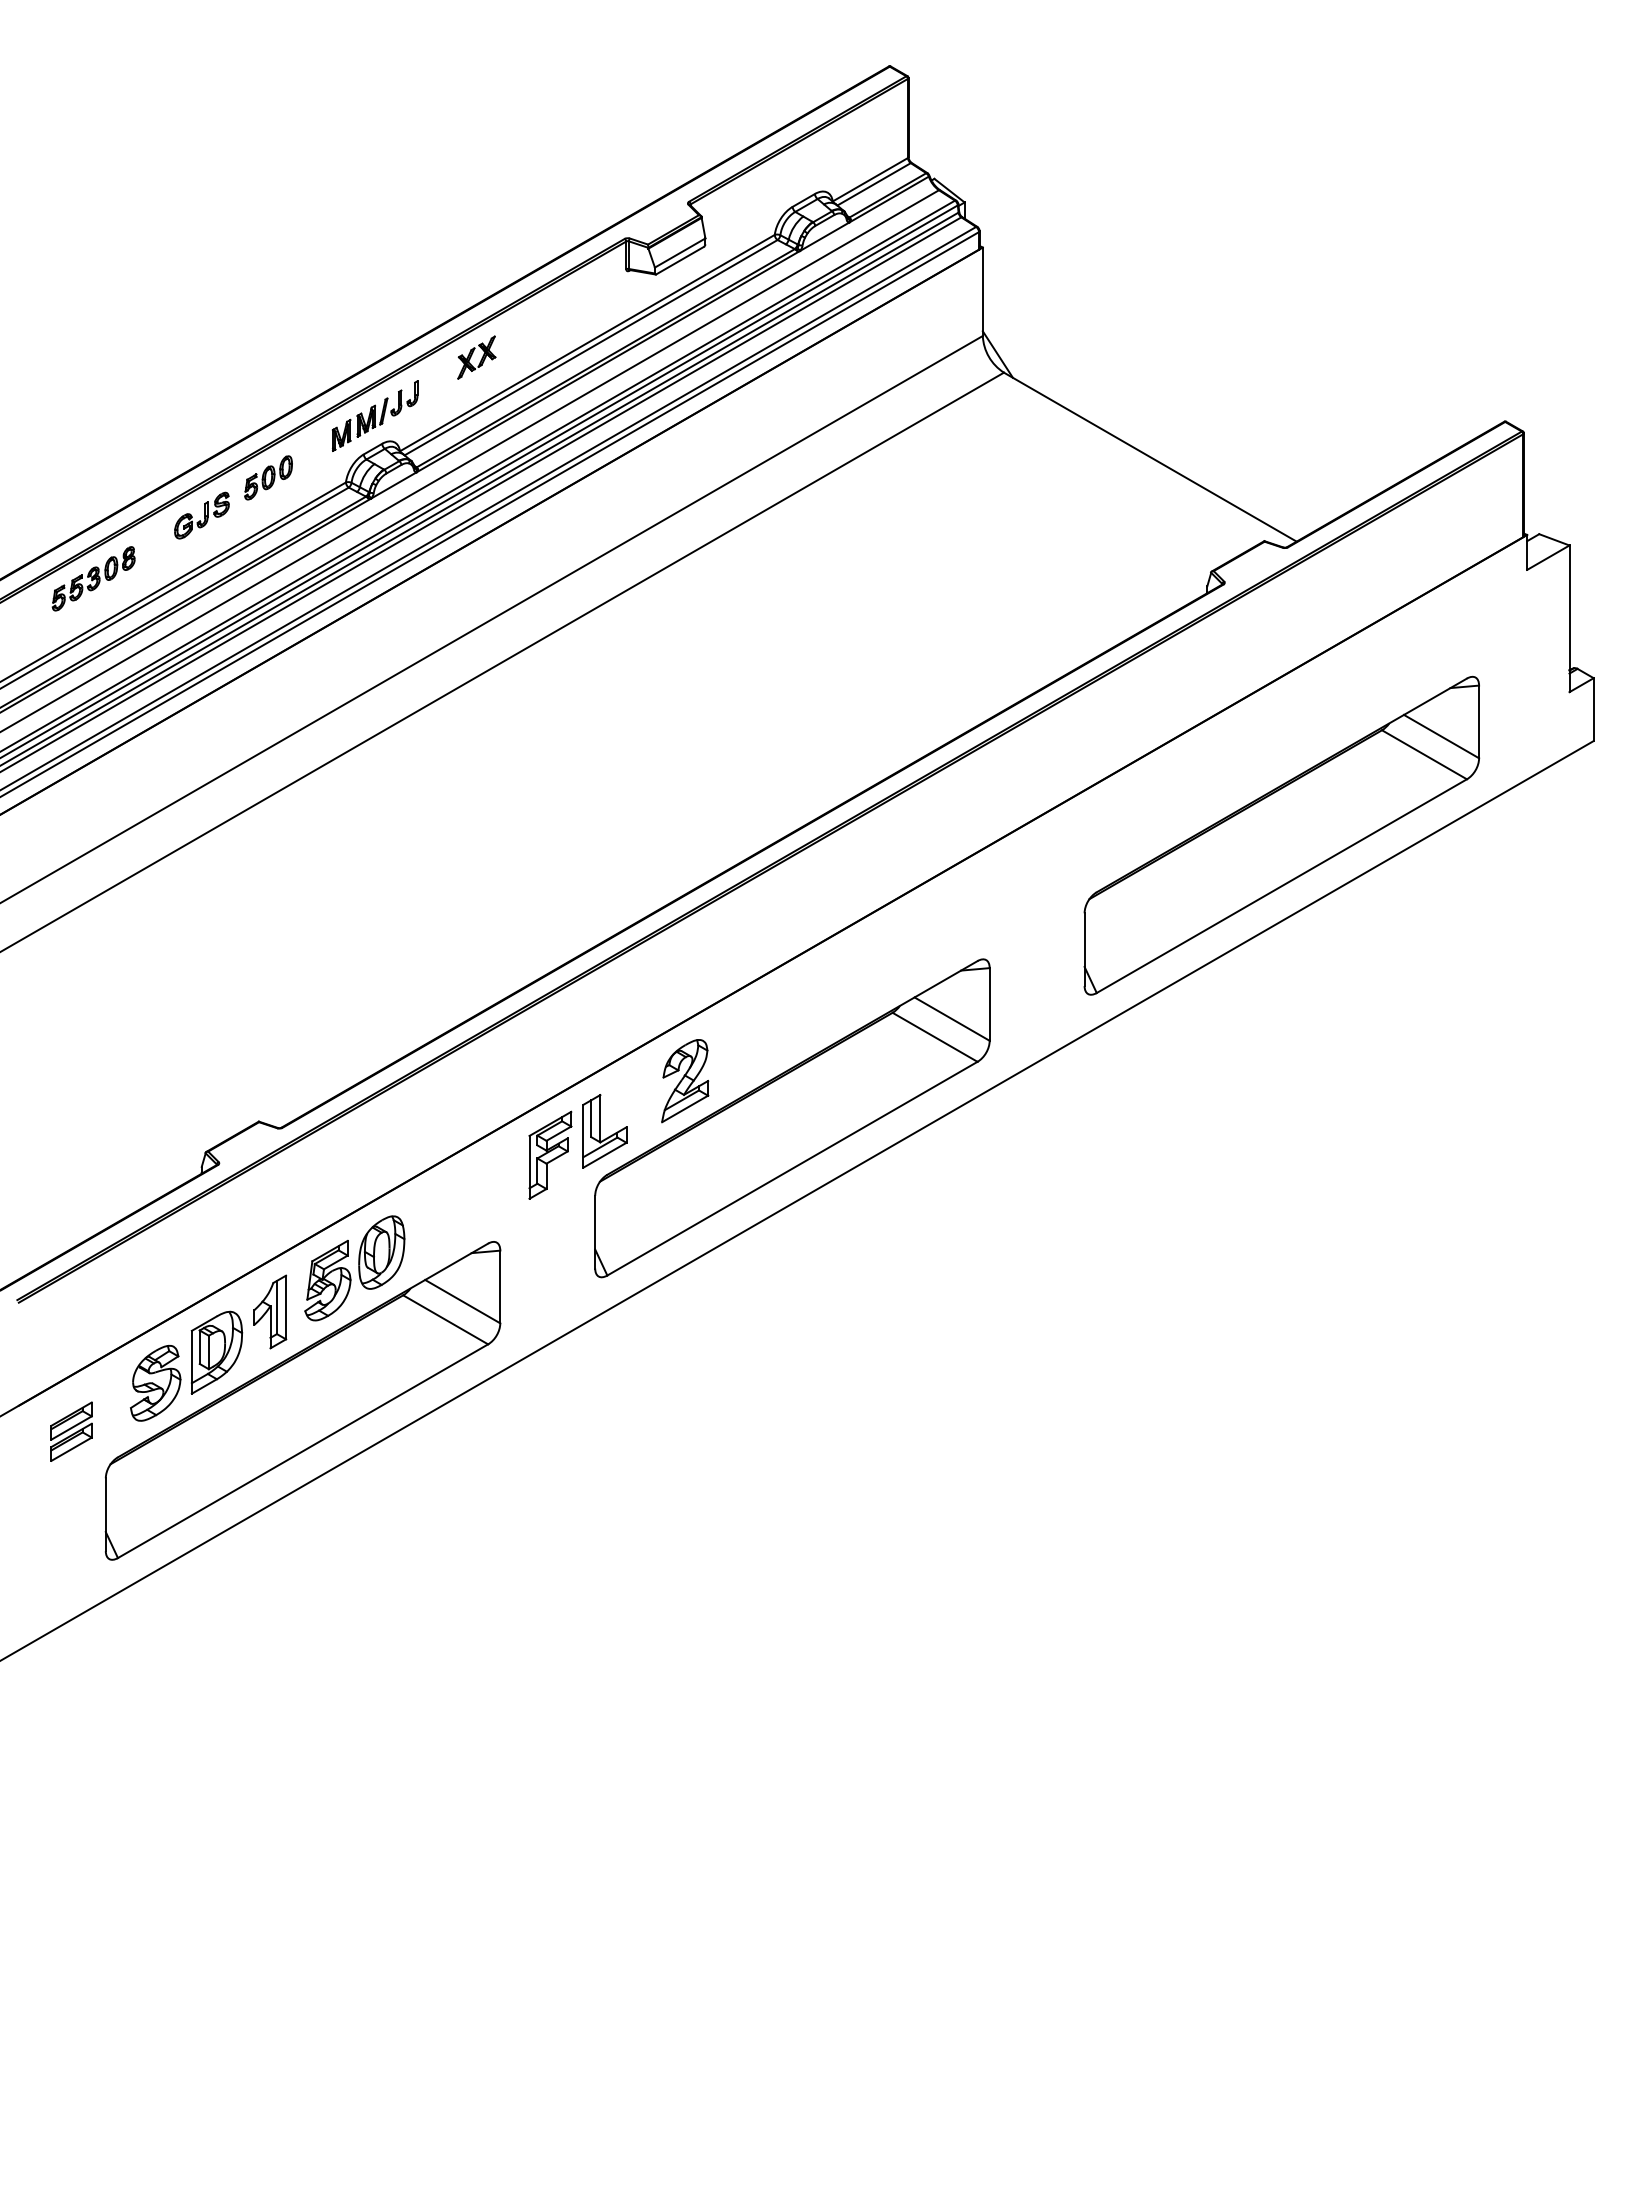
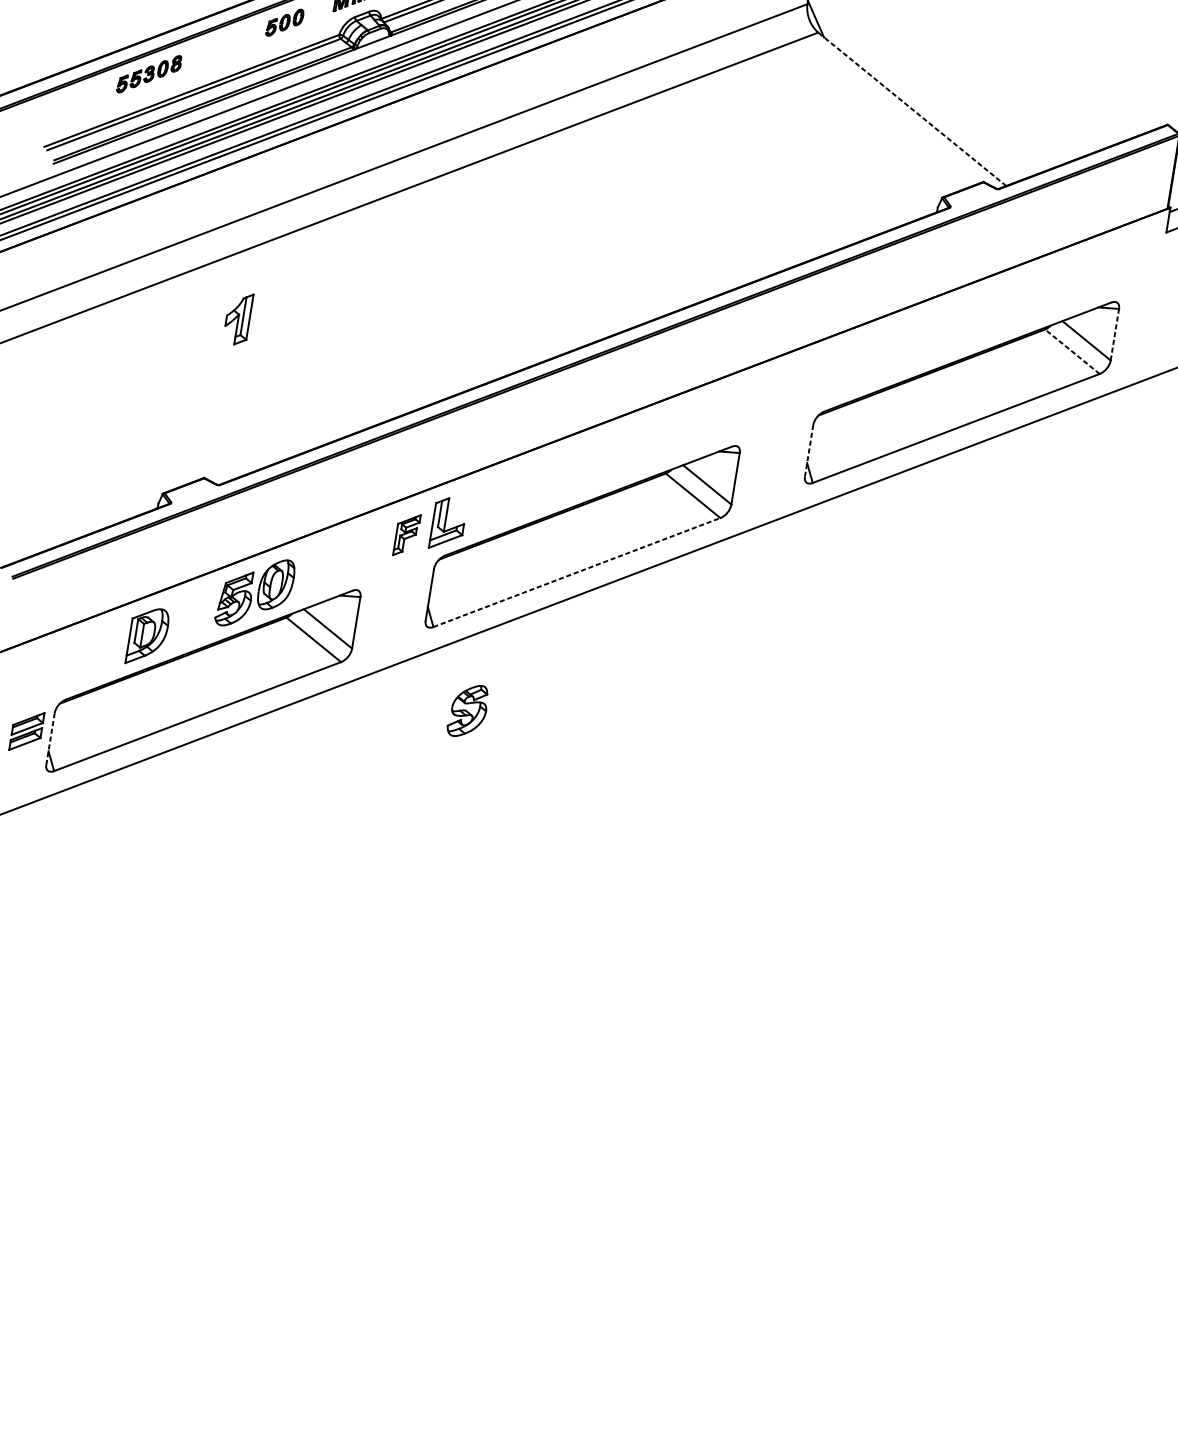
line: (1150, 457) -> (912, 109), solid -> dashed
part: (201, 515) -> (233, 41), removed
line: (1479, 721) -> (1115, 334), solid -> dashed
line: (1424, 754) -> (1072, 351), solid -> dashed
line: (1084, 950) -> (808, 451), solid -> dashed
part: (685, 1081) -> (511, 498), removed
part: (550, 1154) -> (407, 534), size x0.7
line: (792, 1168) -> (576, 572), solid -> dashed
part: (270, 1311) -> (238, 318), moved
part: (155, 1383) -> (467, 711), moved
part: (71, 1431) -> (26, 731), moved
line: (105, 1515) -> (50, 739), solid -> dashed

